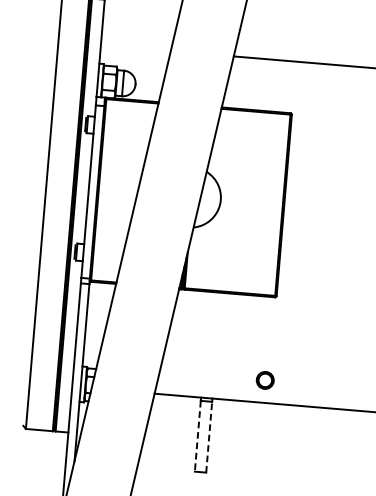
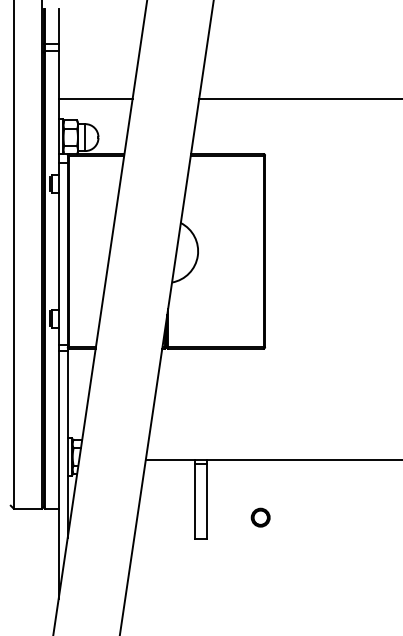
line: (135, 48) -> (95, 99), added
part: (265, 380) -> (260, 517), moved
line: (197, 436) -> (194, 501), dashed -> solid
line: (208, 436) -> (206, 500), dashed -> solid

